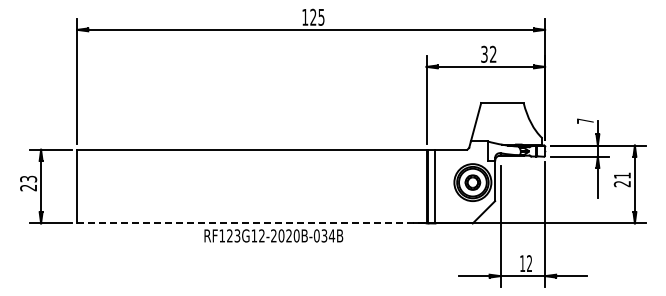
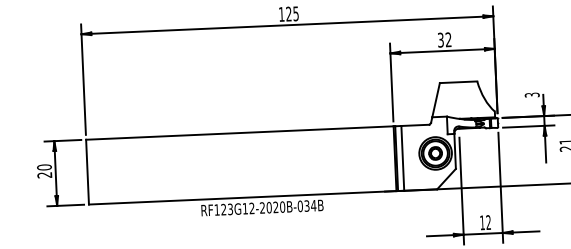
text: (584, 120) -> (531, 94), 7 -> 3
text: (28, 178) -> (44, 166), 23 -> 20
line: (251, 223) -> (242, 197), dashed -> solid

